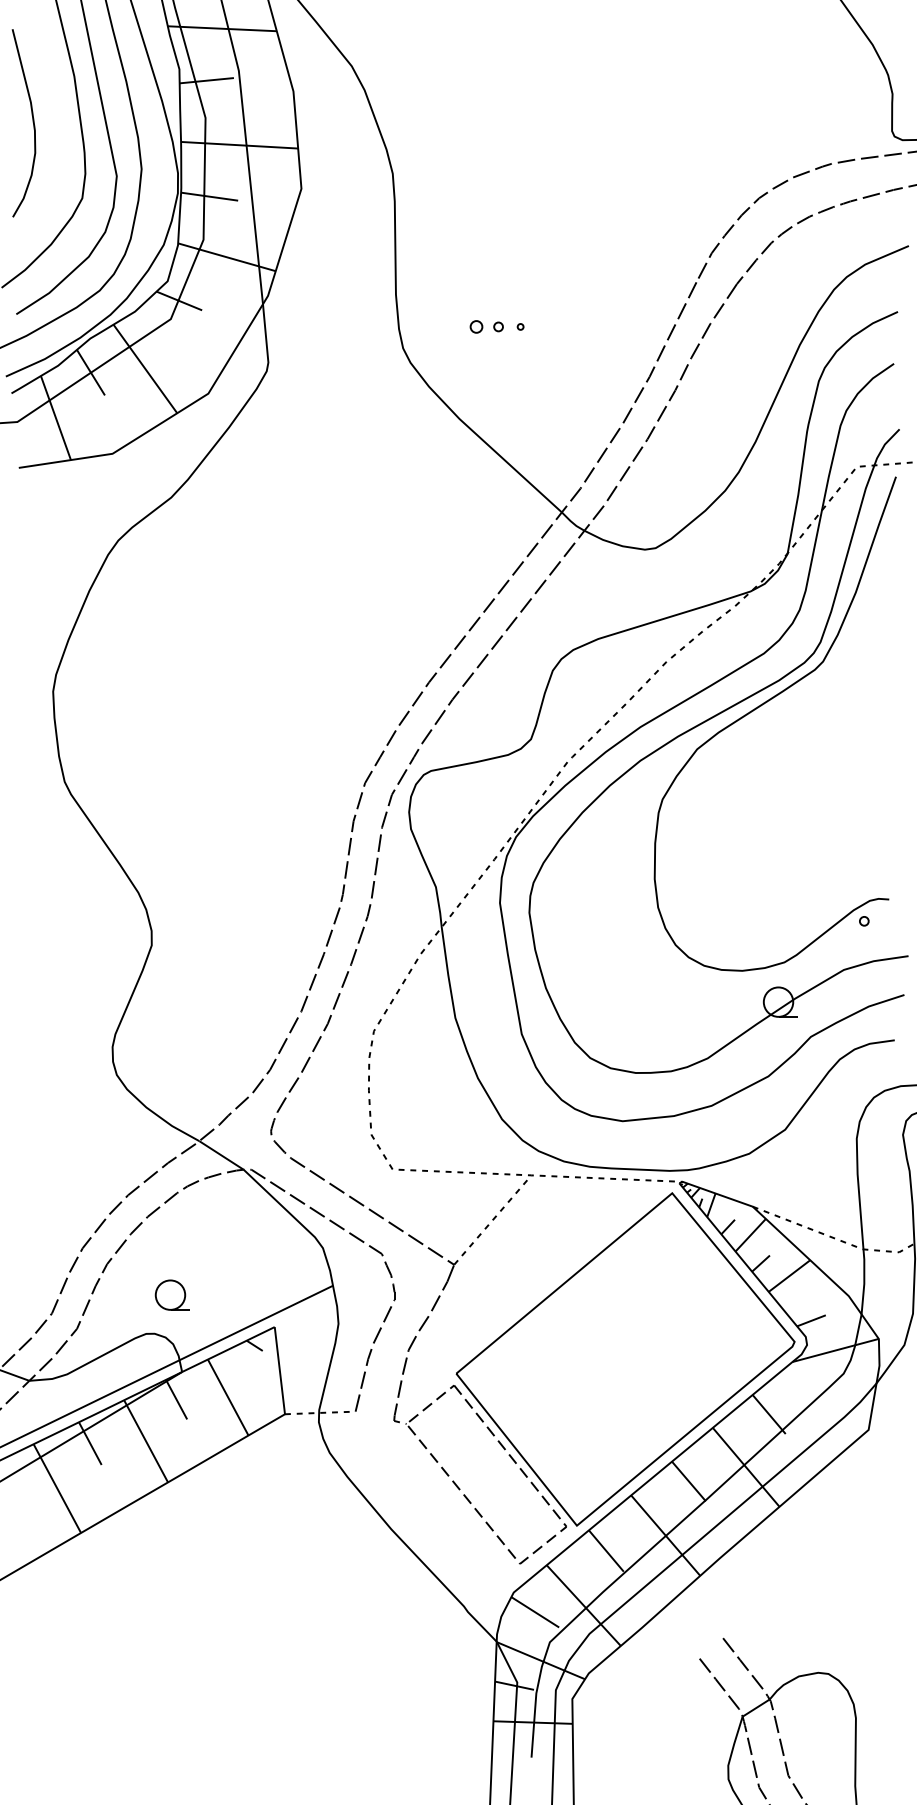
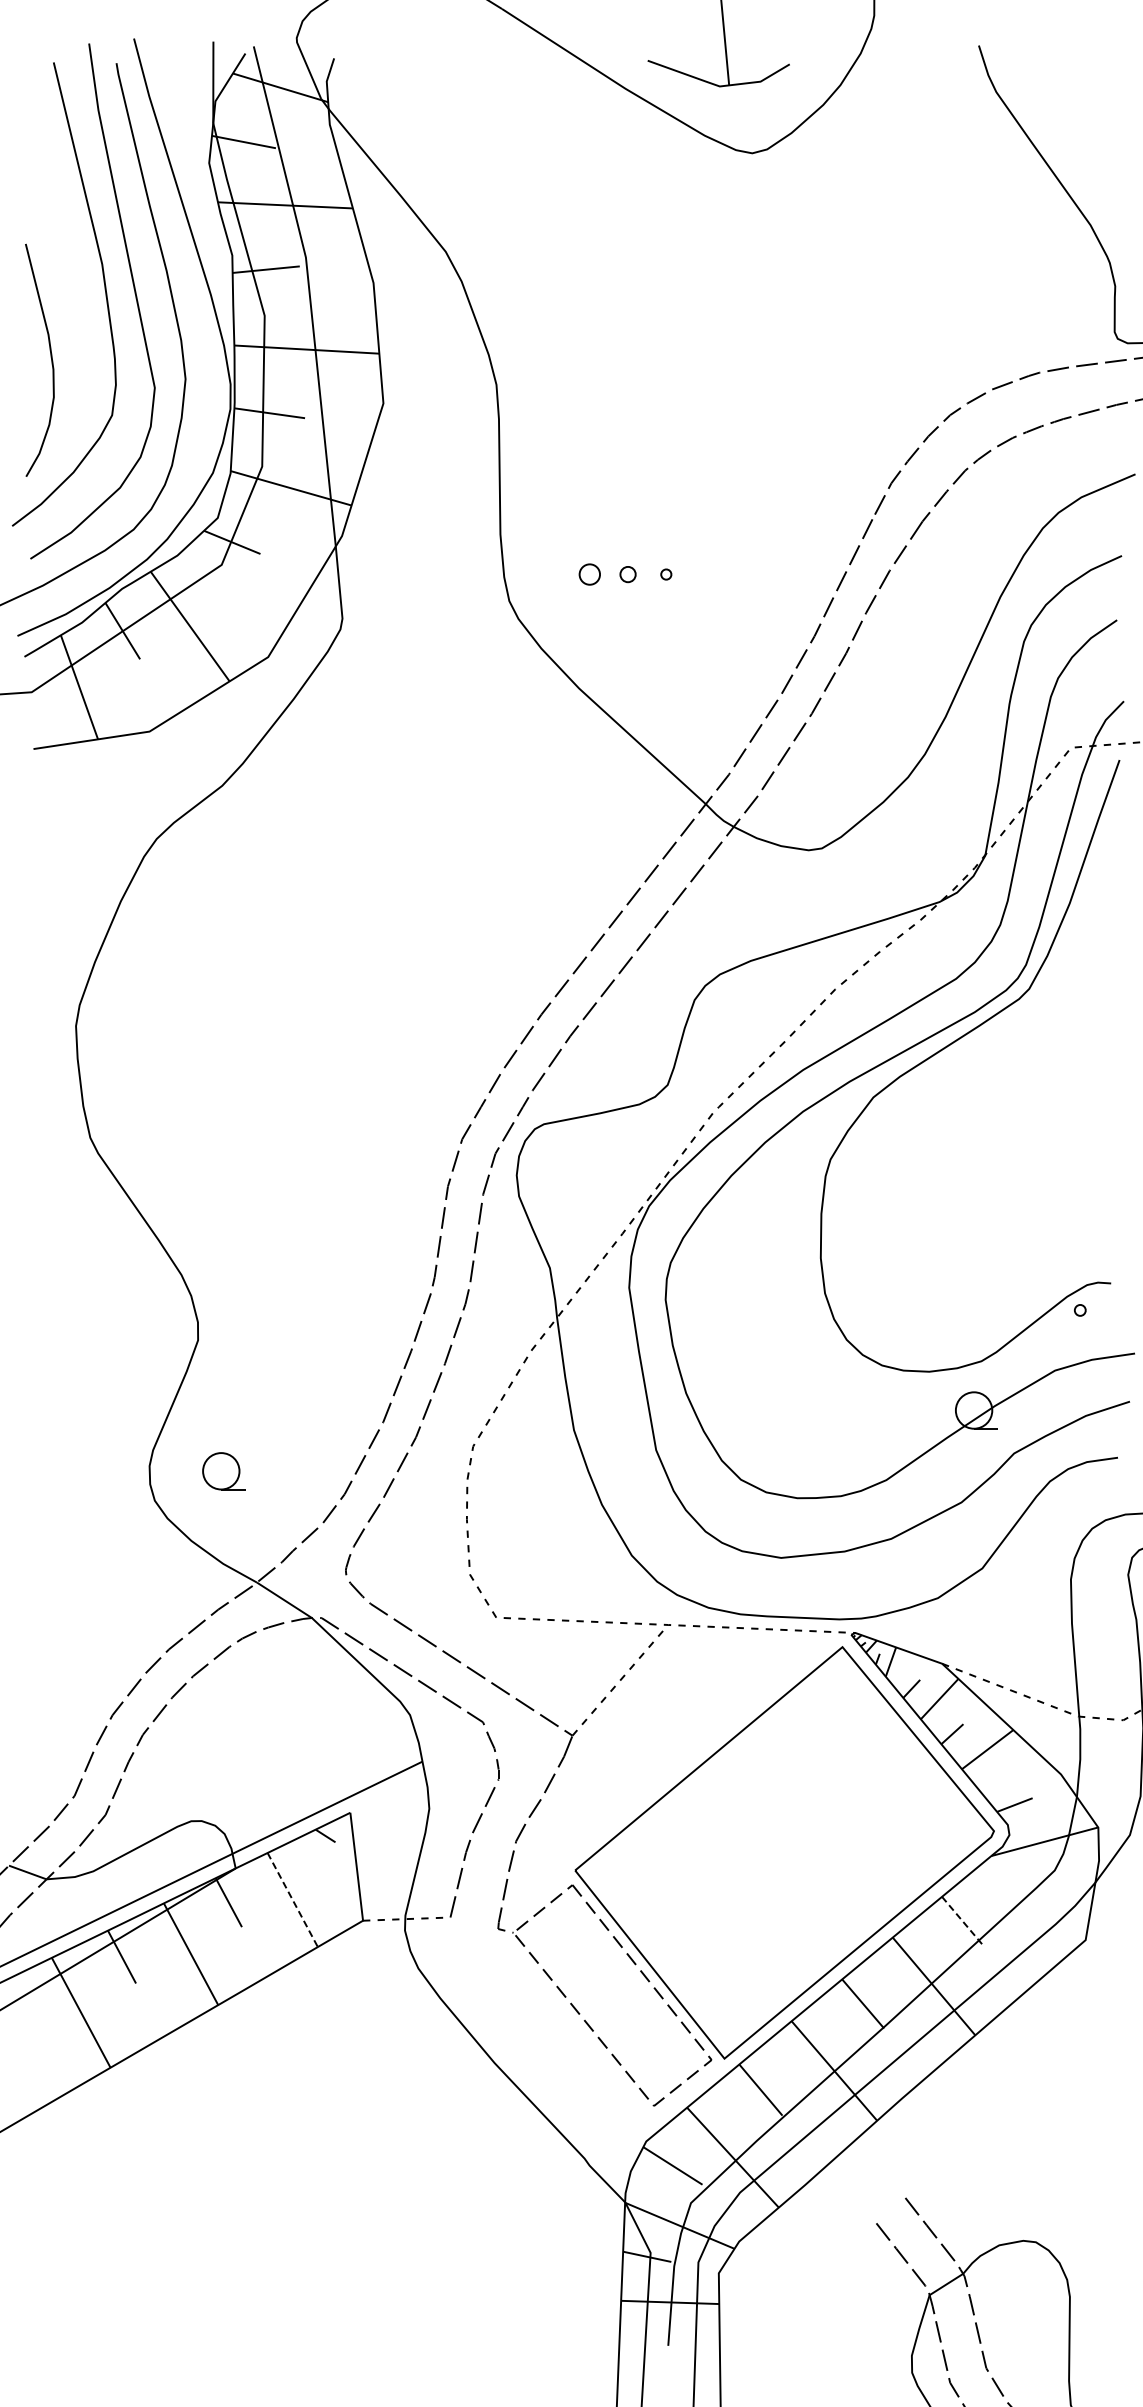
curve: (32, 120) -> (50, 357), moved
part: (496, 326) -> (625, 574), size x1.4
part: (172, 1295) -> (223, 1471), moved
line: (228, 1397) -> (292, 1900), solid -> dashed
line: (769, 1414) -> (962, 1921), solid -> dashed

